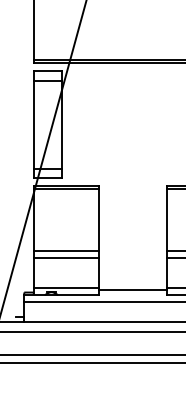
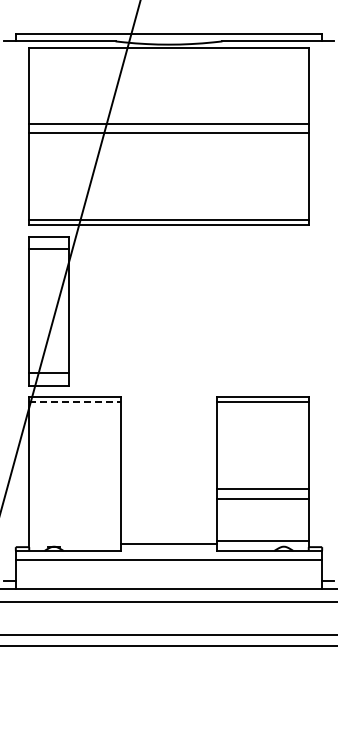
line: (66, 189) -> (75, 402), solid -> dashed
line: (66, 251) -> (75, 489), removed
line: (66, 257) -> (75, 498), removed
line: (66, 288) -> (75, 541), removed

